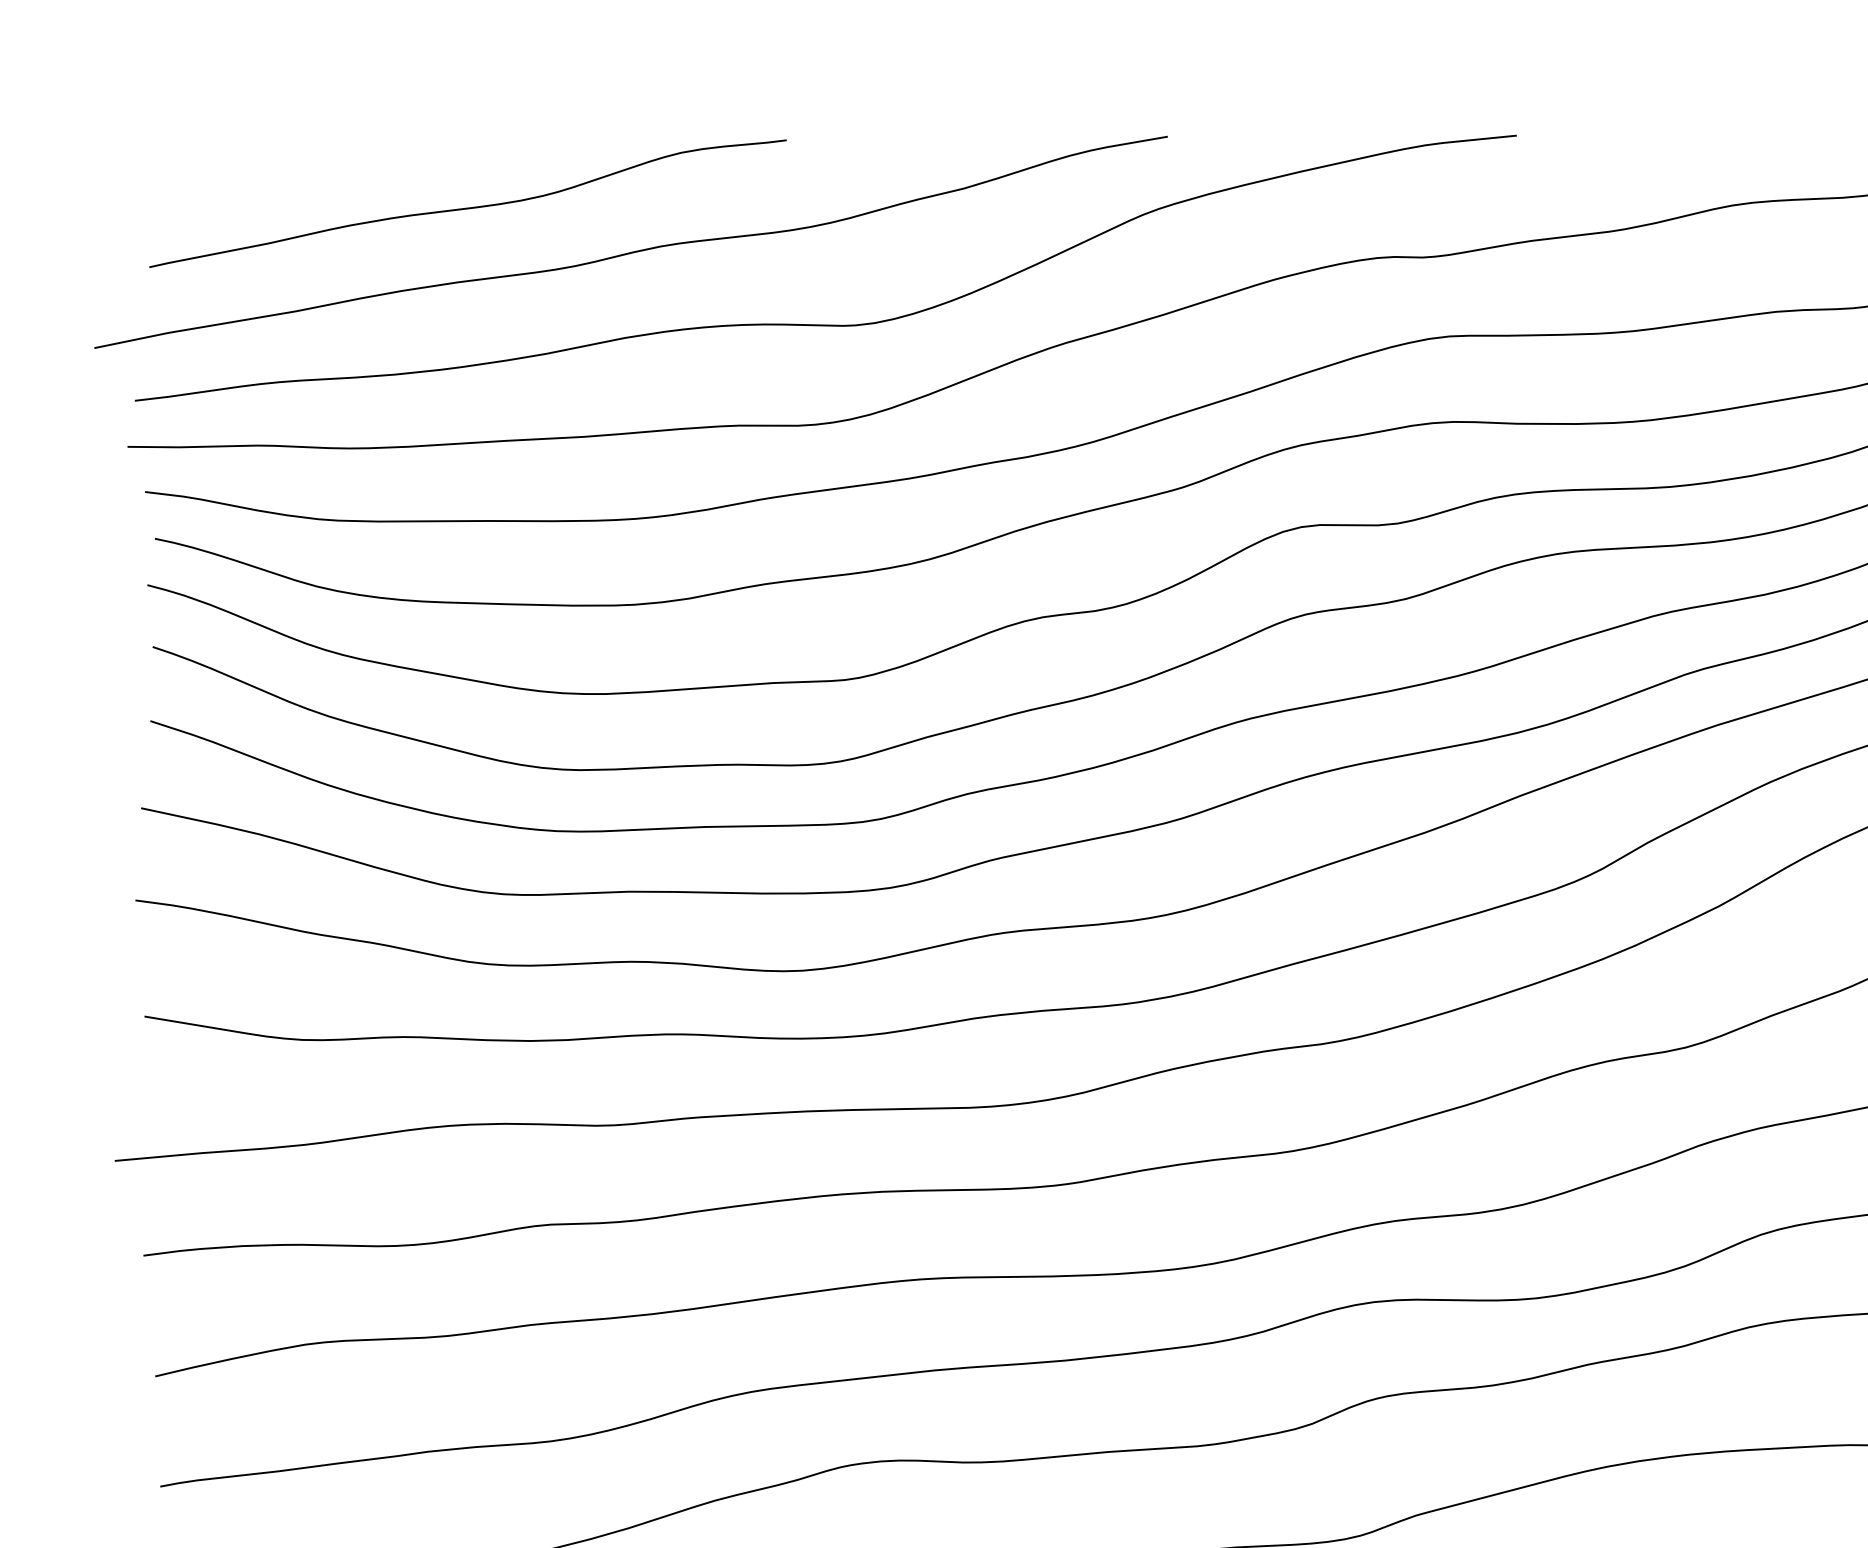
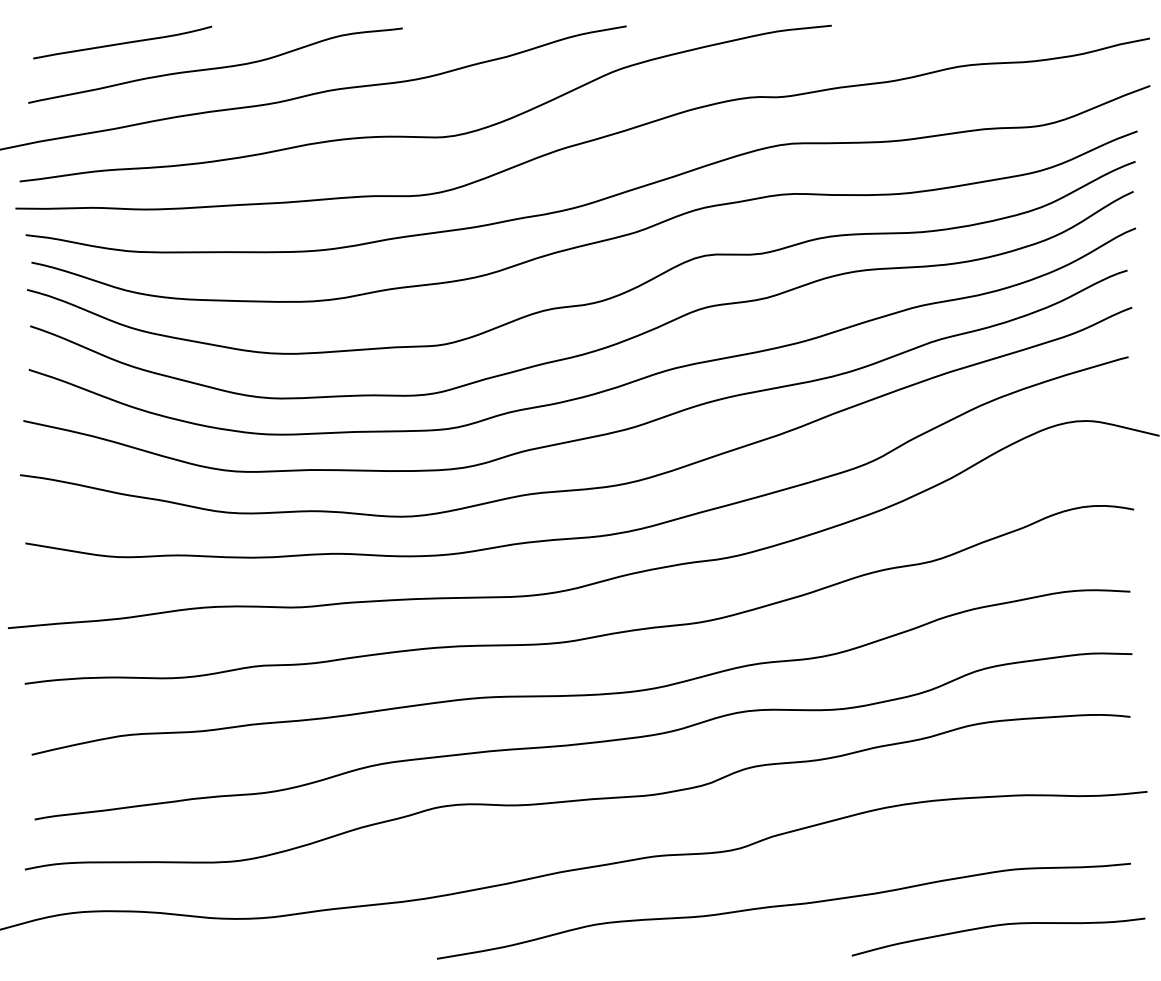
curve: (309, 164) -> (122, 42), added

